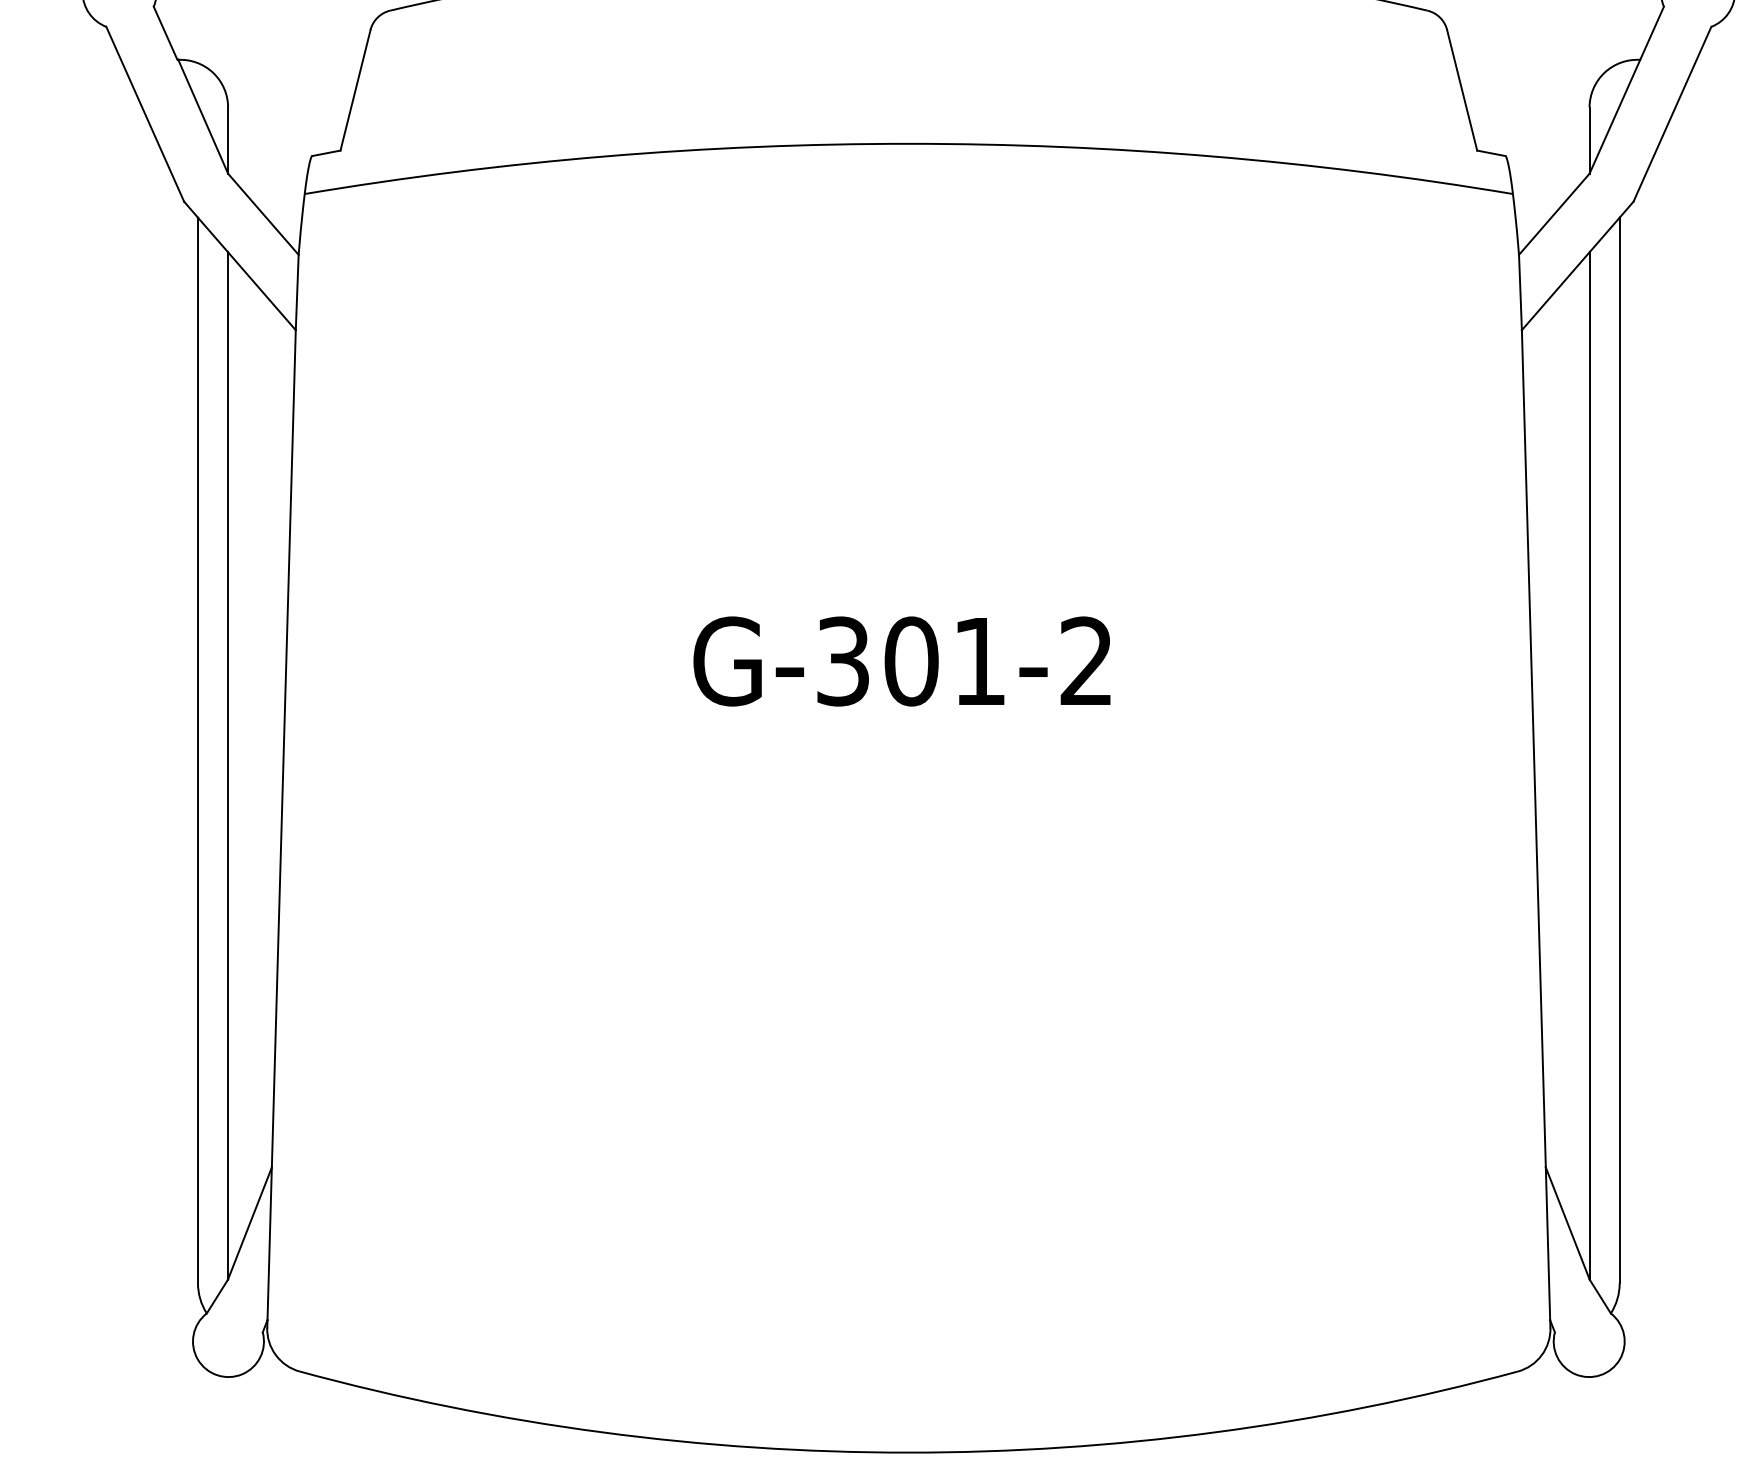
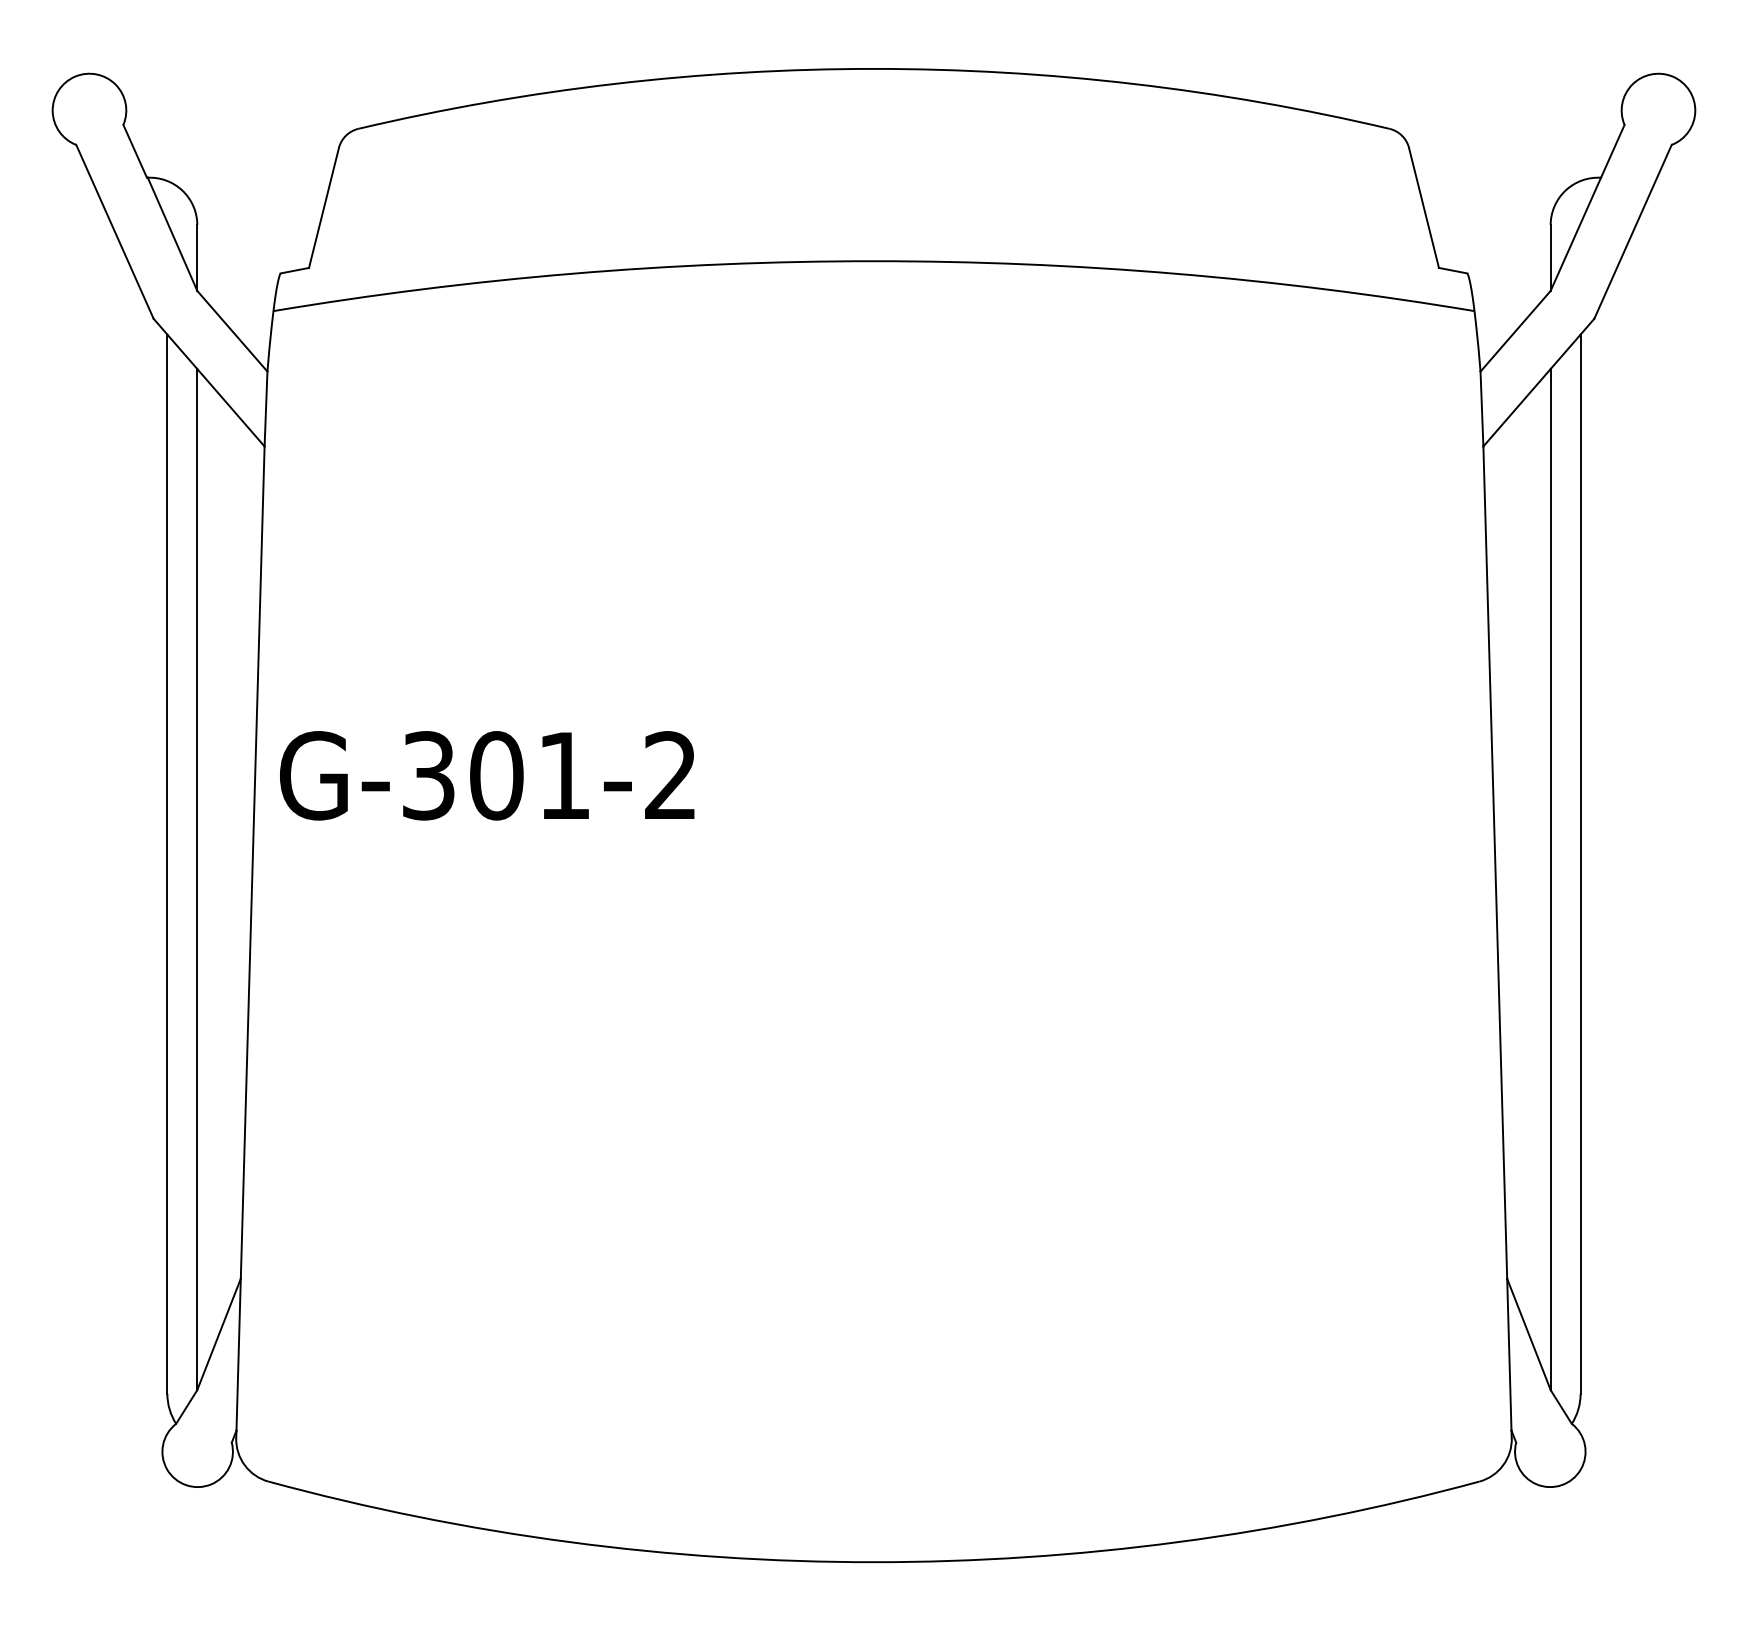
text: (902, 661) -> (487, 775), moved

